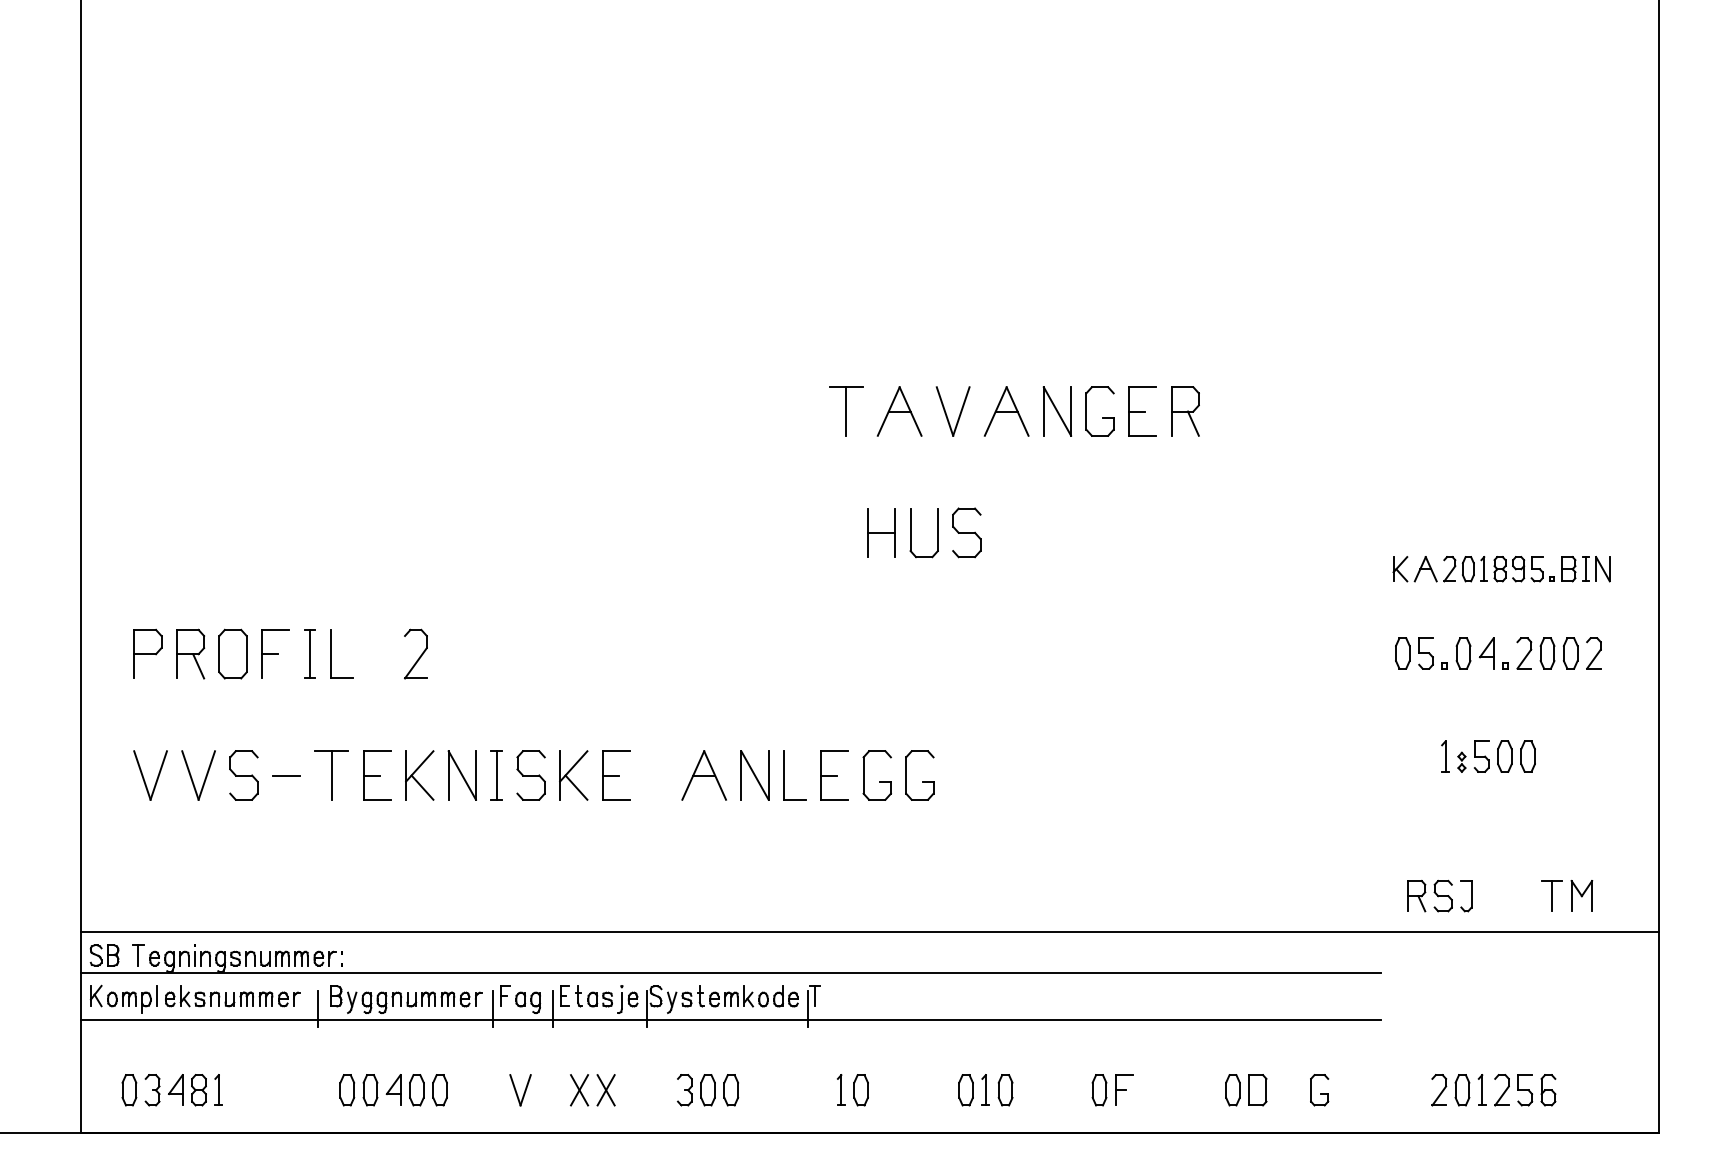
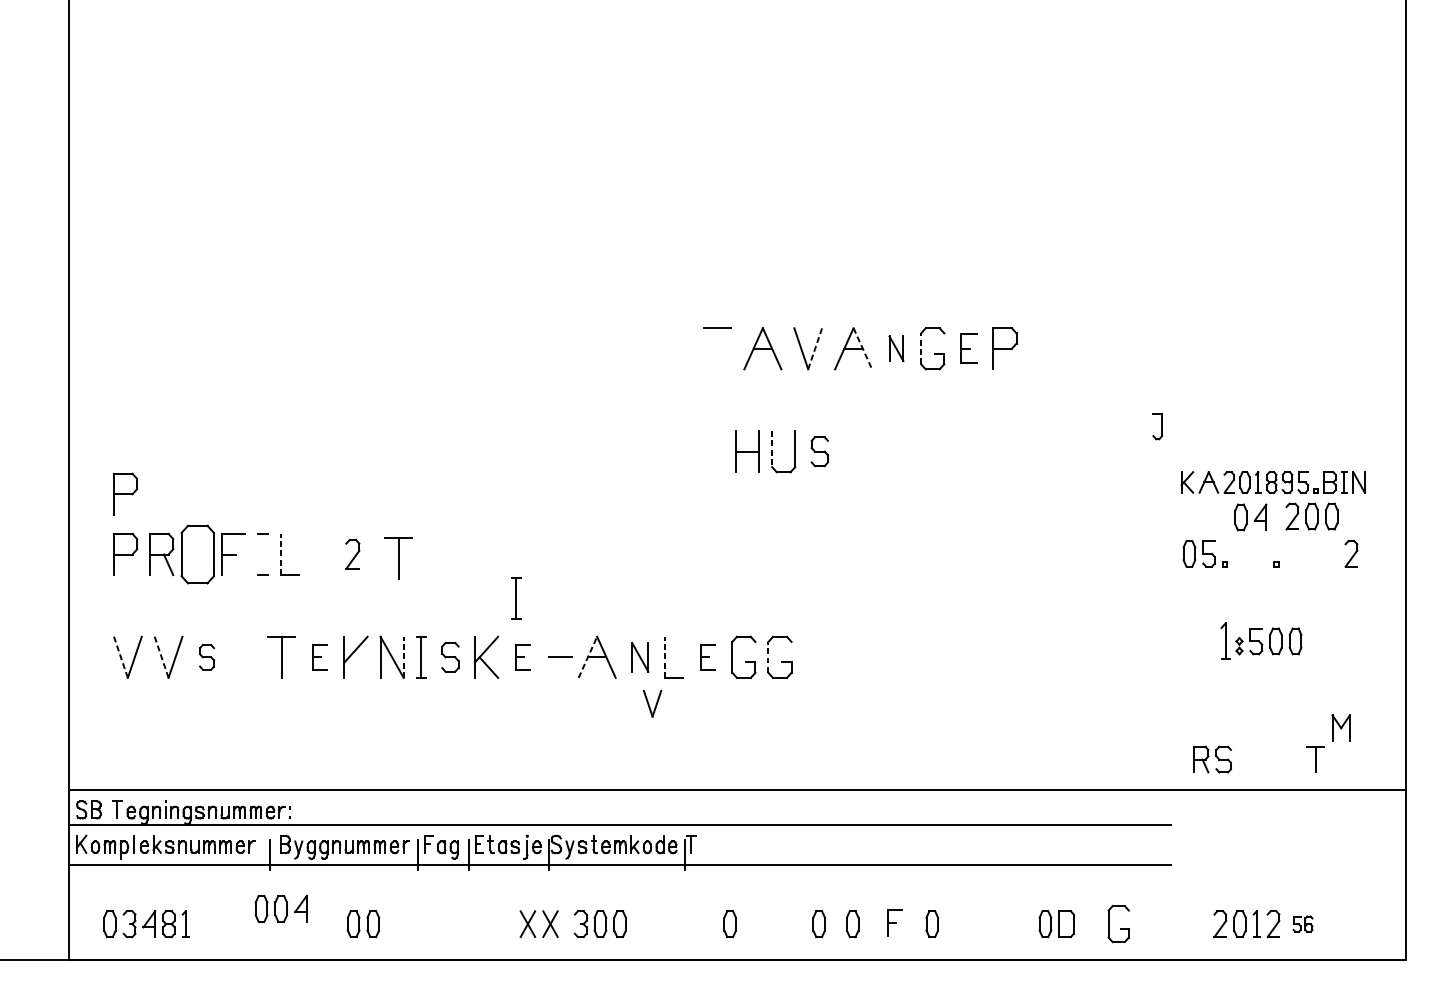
line: (846, 411) -> (717, 348), removed
line: (961, 411) -> (815, 348), solid -> dashed
line: (1017, 411) -> (862, 348), solid -> dashed
part: (1056, 411) -> (895, 348), size x0.6
line: (1086, 411) -> (921, 348), solid -> dashed
part: (1142, 411) -> (968, 348), size x0.7
line: (1192, 423) -> (1011, 358), removed
line: (910, 530) -> (772, 449), solid -> dashed
part: (966, 532) -> (819, 451), size x0.7
part: (147, 582) -> (125, 493), added
part: (232, 653) -> (197, 553), size x1.4
line: (310, 653) -> (263, 553), removed
line: (330, 653) -> (280, 553), solid -> dashed
part: (415, 653) -> (352, 553), size x0.7
part: (1474, 653) -> (1250, 517), moved
part: (1547, 653) -> (1312, 516), moved
part: (469, 658) -> (398, 558), added
part: (608, 706) -> (516, 598), added
part: (1445, 756) -> (1225, 641), size x1.4
line: (142, 775) -> (121, 657), solid -> dashed
line: (190, 775) -> (161, 657), solid -> dashed
part: (243, 775) -> (206, 657), size x0.6
line: (286, 775) -> (560, 657), moved
part: (377, 775) -> (320, 657), size x0.6
line: (476, 775) -> (404, 657), solid -> dashed
part: (530, 775) -> (449, 657), size x0.7
part: (616, 775) -> (522, 657), size x0.6
line: (693, 775) -> (588, 657), solid -> dashed
part: (754, 775) -> (639, 657), size x0.7
line: (783, 775) -> (664, 657), solid -> dashed
part: (834, 775) -> (707, 657), size x0.6
line: (906, 775) -> (768, 657), solid -> dashed
line: (422, 787) -> (358, 667), removed
part: (1581, 895) -> (1340, 727), moved
part: (1466, 896) -> (1157, 426), moved
part: (841, 1089) -> (713, 923), removed
part: (985, 1089) -> (835, 923), removed
part: (1124, 1089) -> (894, 922), moved
part: (370, 1090) -> (281, 909), moved
part: (520, 1090) -> (652, 703), moved
part: (1319, 1090) -> (1118, 924), size x1.4
part: (1536, 1090) -> (1302, 924), size x0.6
part: (584, 1096) -> (532, 929), moved

